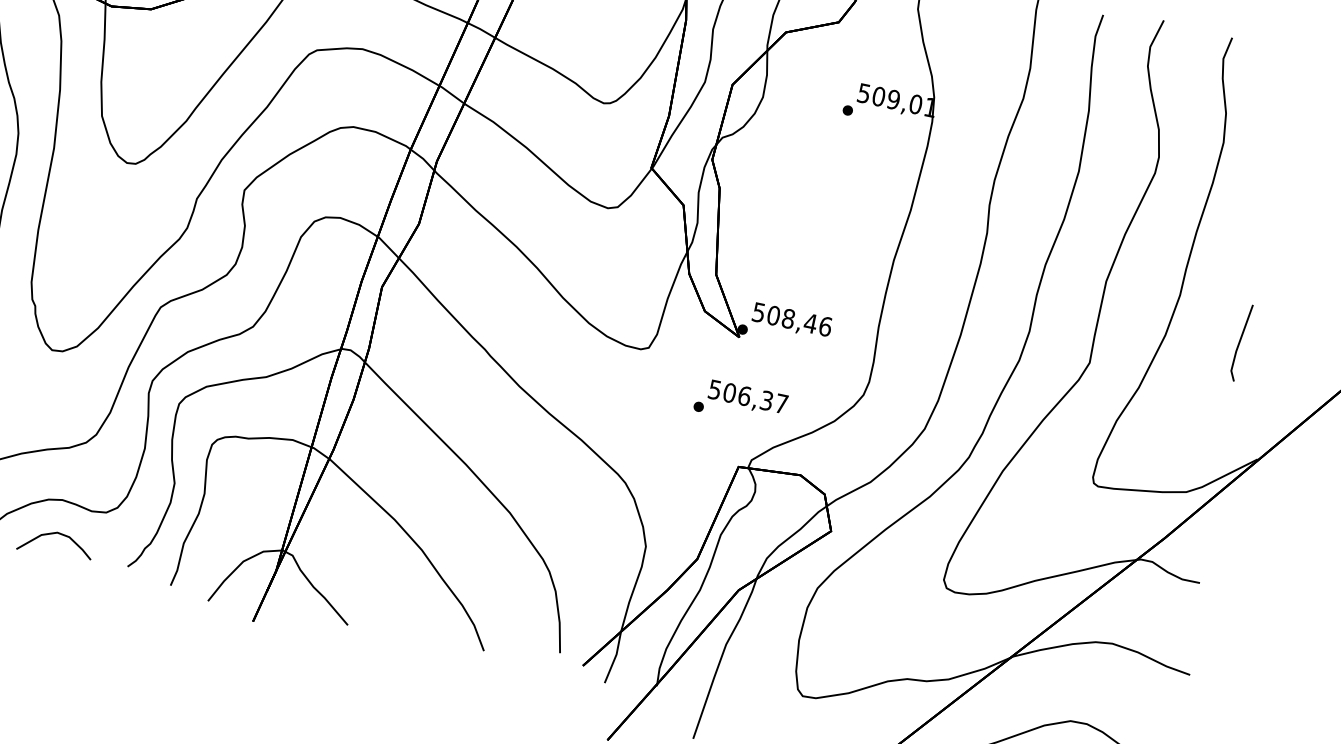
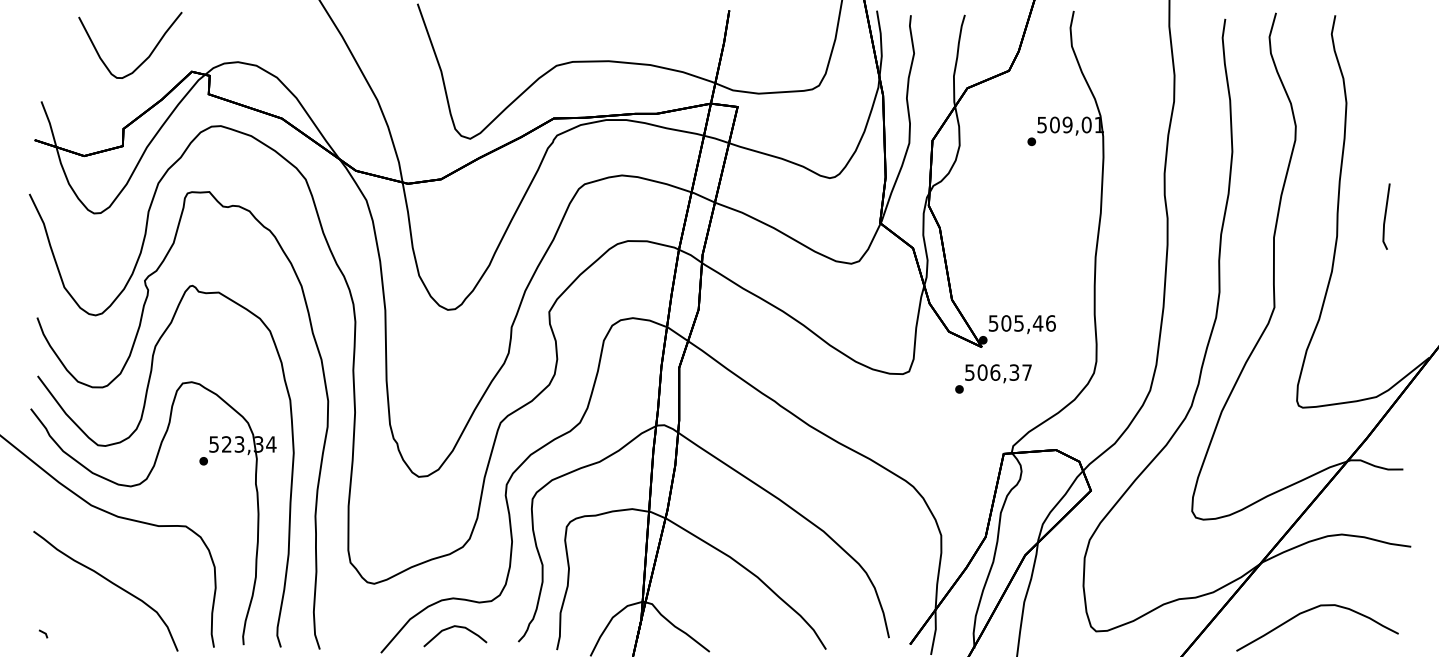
text: (788, 319) -> (1019, 323), 508,46 -> 505,46
line: (1241, 342) -> (1386, 216), moved
text: (741, 402) -> (993, 378), moved

